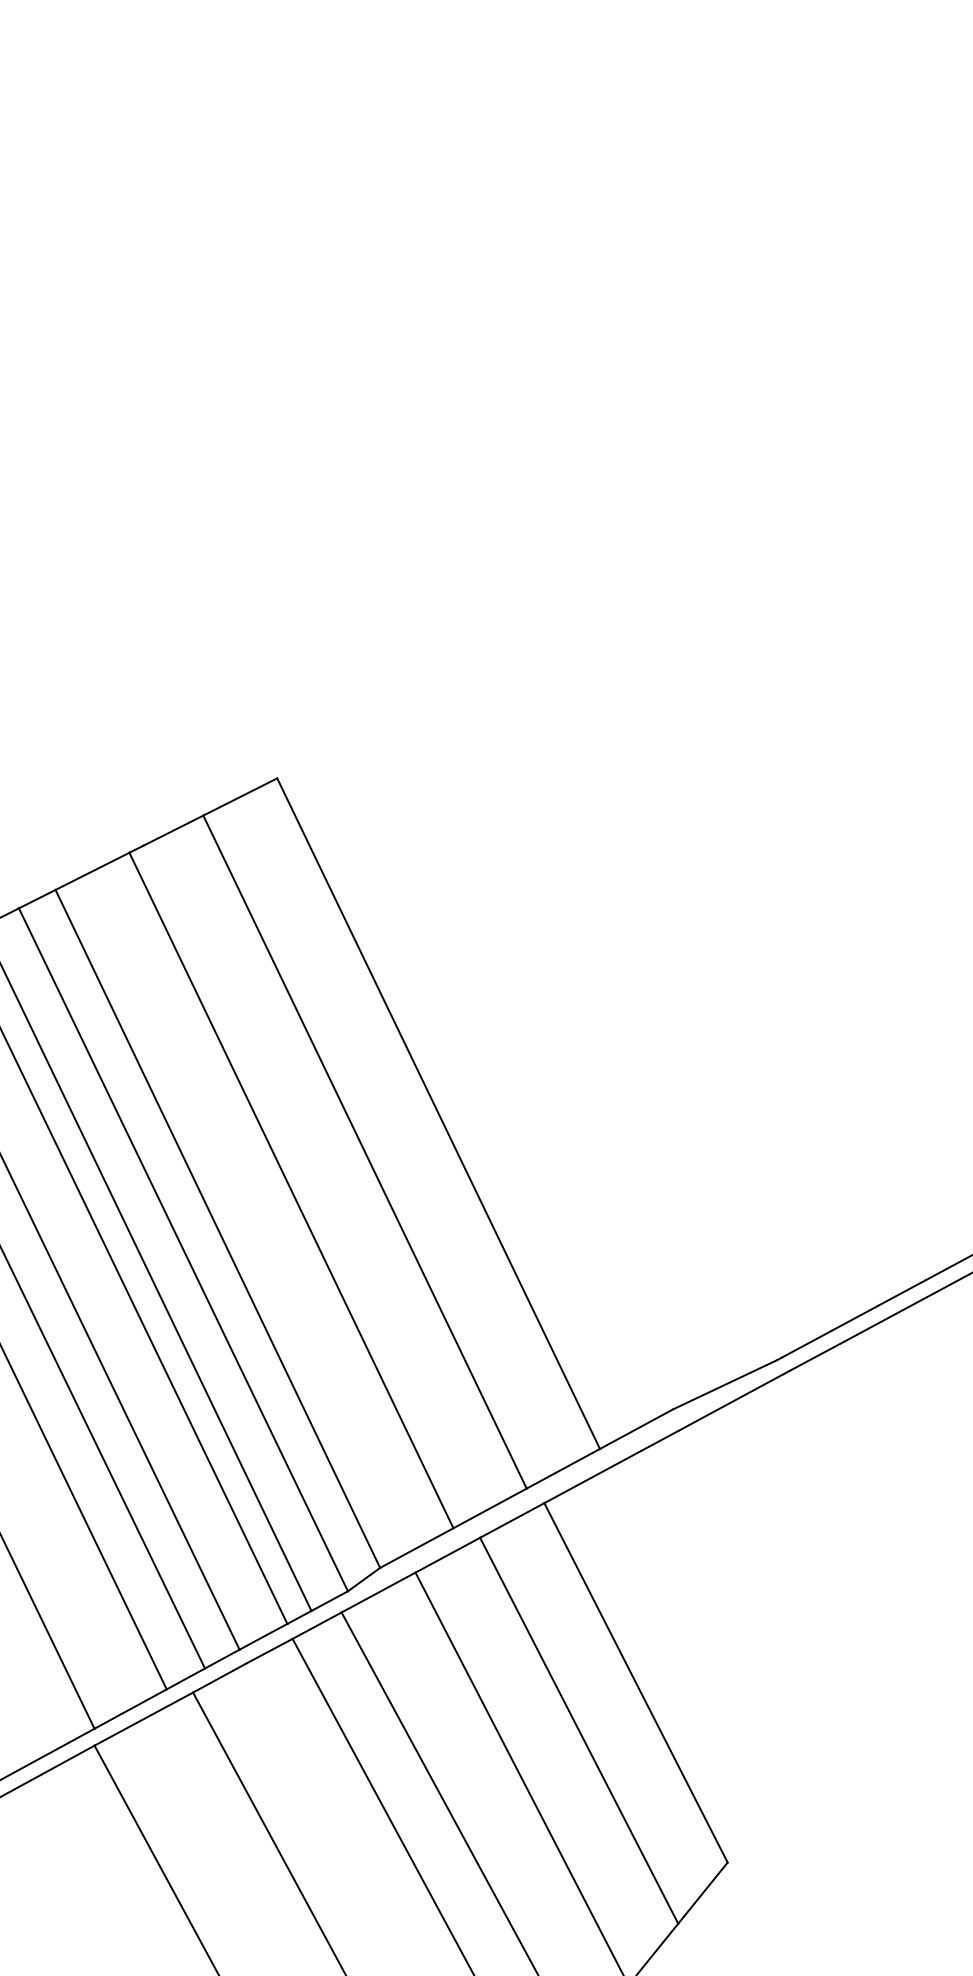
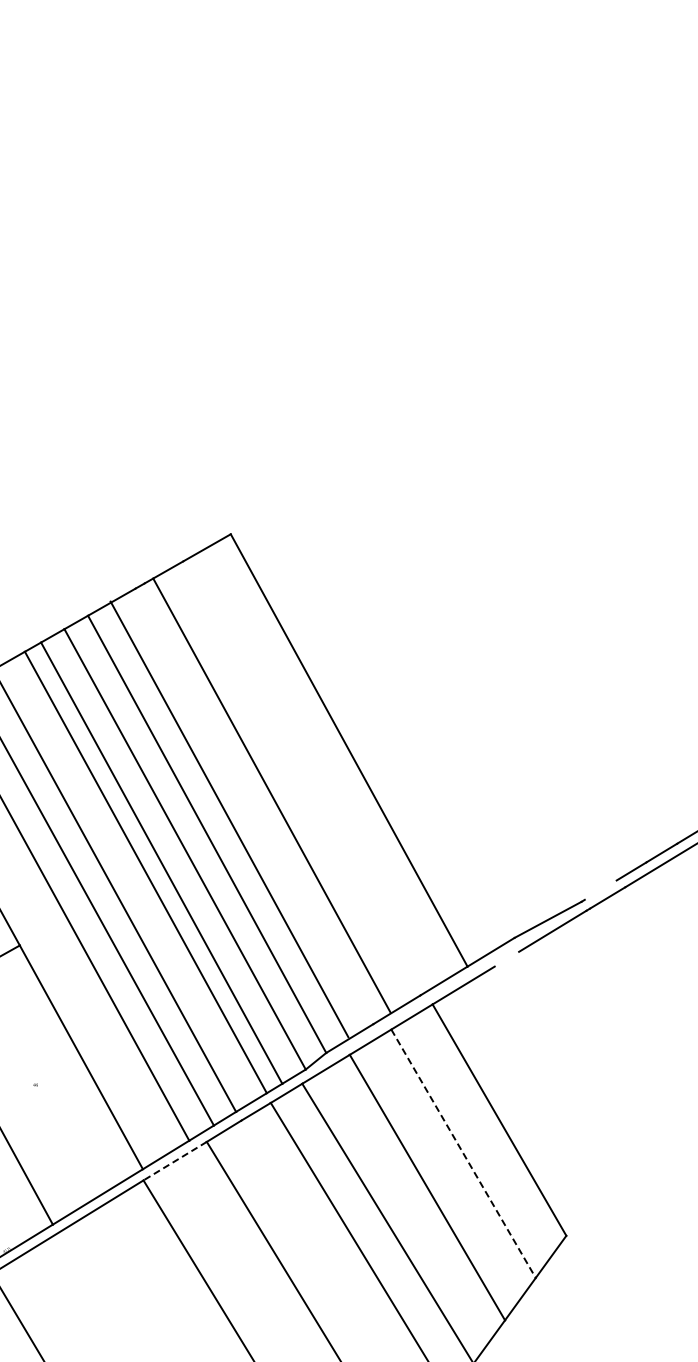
line: (364, 1152) -> (271, 795), moved
line: (291, 1190) -> (229, 819), moved
line: (806, 1343) -> (600, 889), removed
line: (659, 1439) -> (506, 958), removed
line: (142, 1719) -> (174, 1161), solid -> dashed
line: (579, 1730) -> (463, 1153), solid -> dashed

